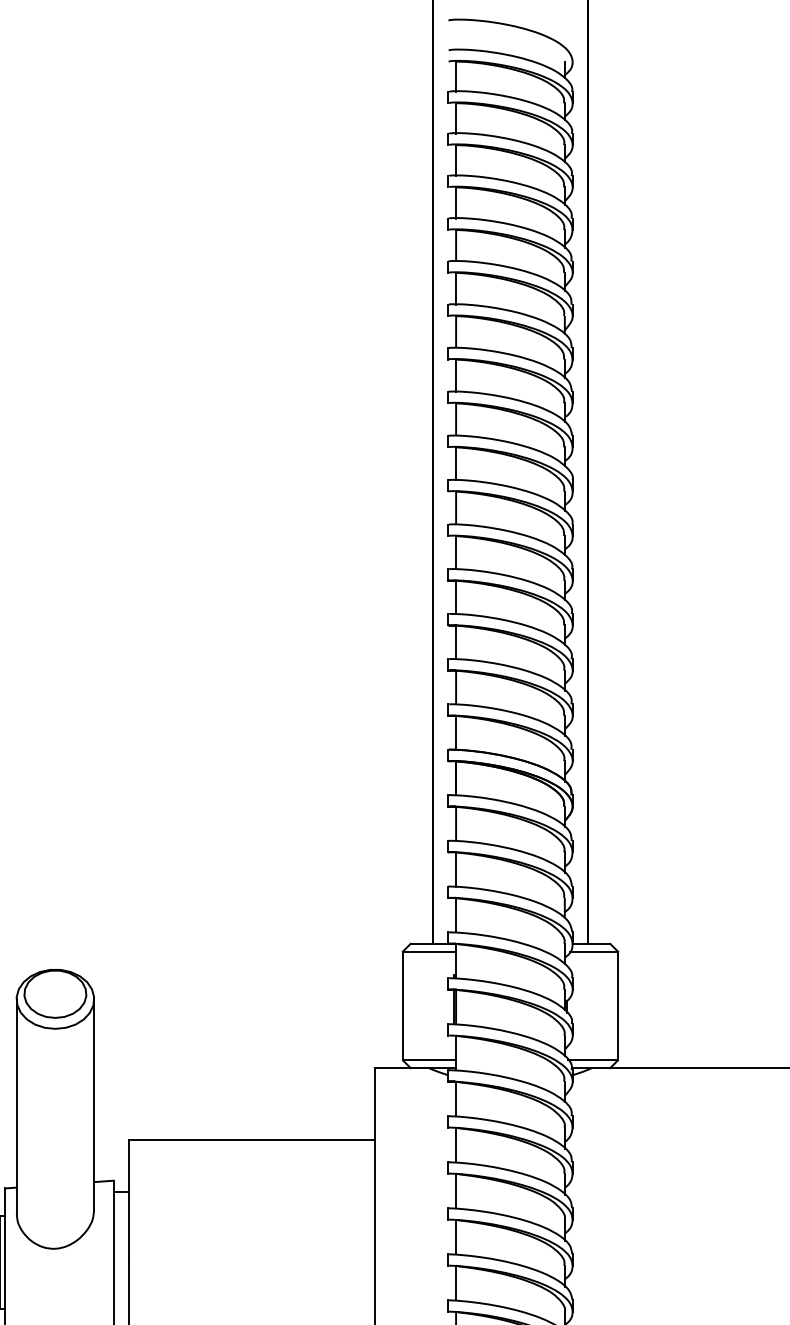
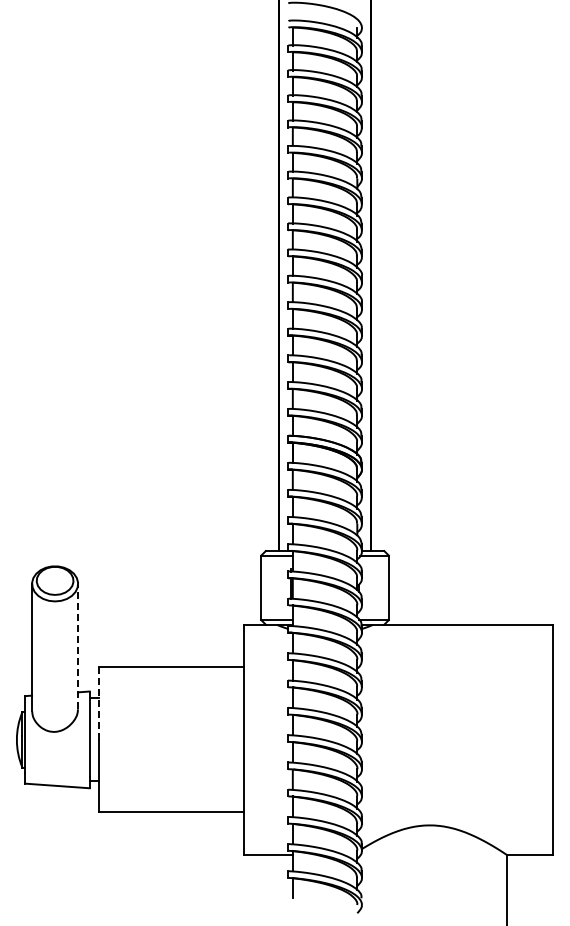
line: (94, 1104) -> (78, 646), solid -> dashed
line: (128, 1200) -> (98, 703), solid -> dashed

